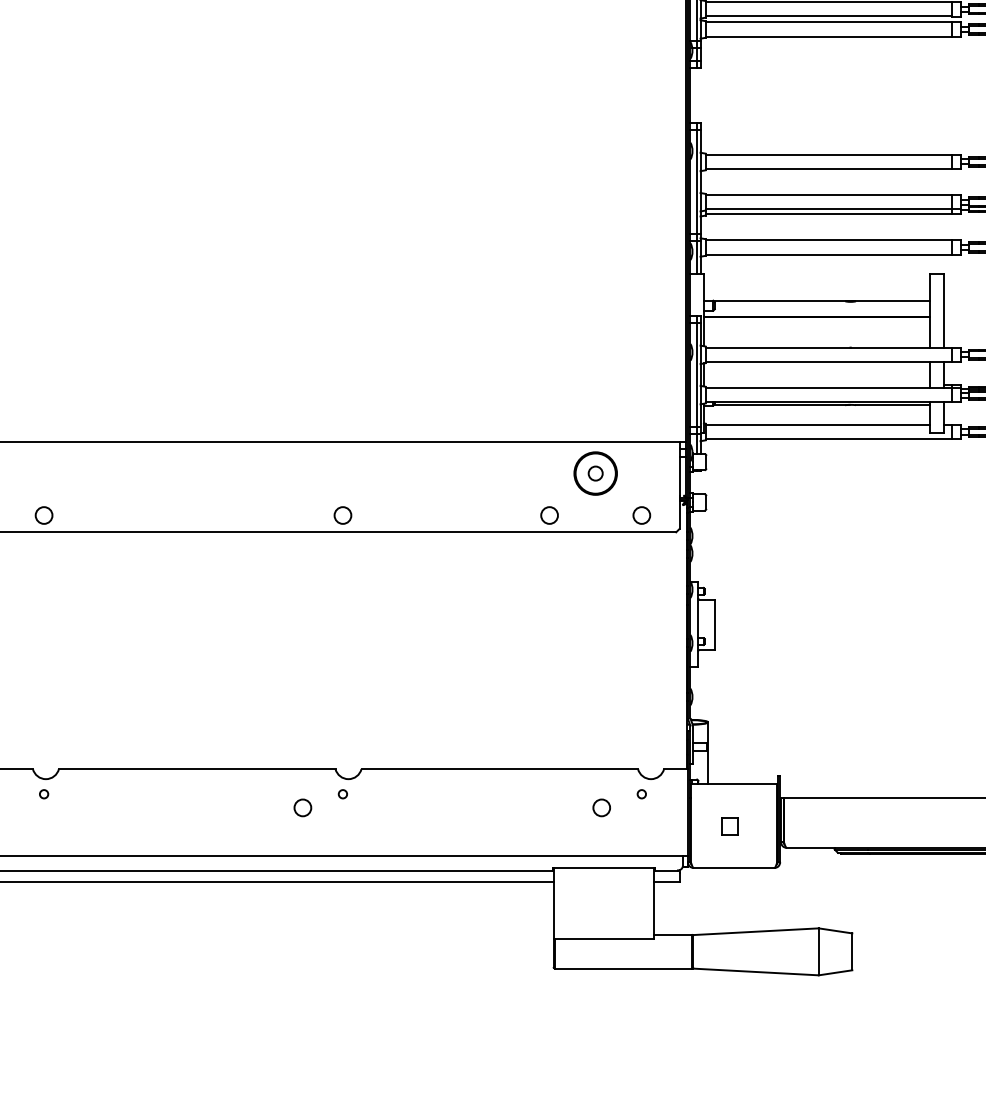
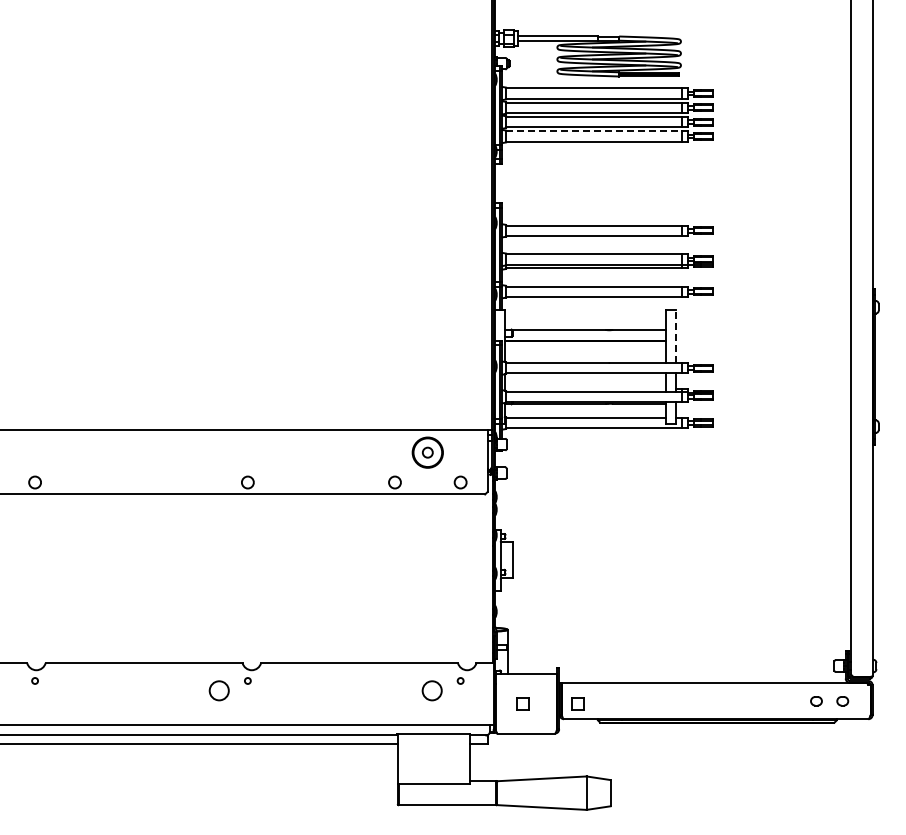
line: (828, 22) -> (593, 131), solid -> dashed
line: (943, 310) -> (675, 336), solid -> dashed
circle: (303, 807) -> (219, 690), size x1.6
circle: (600, 807) -> (431, 690), size x1.6
part: (805, 825) -> (577, 703), added

